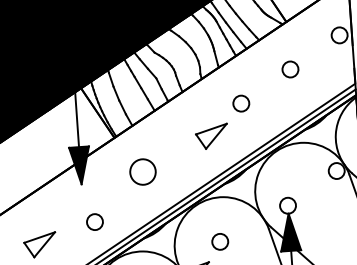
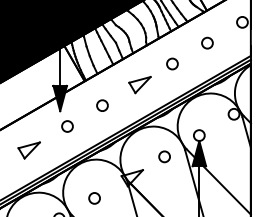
part: (211, 137) -> (139, 85), moved
circle: (142, 171) -> (102, 105), size x0.62
circle: (94, 222) -> (67, 126), moved
circle: (220, 241) -> (164, 156), moved

